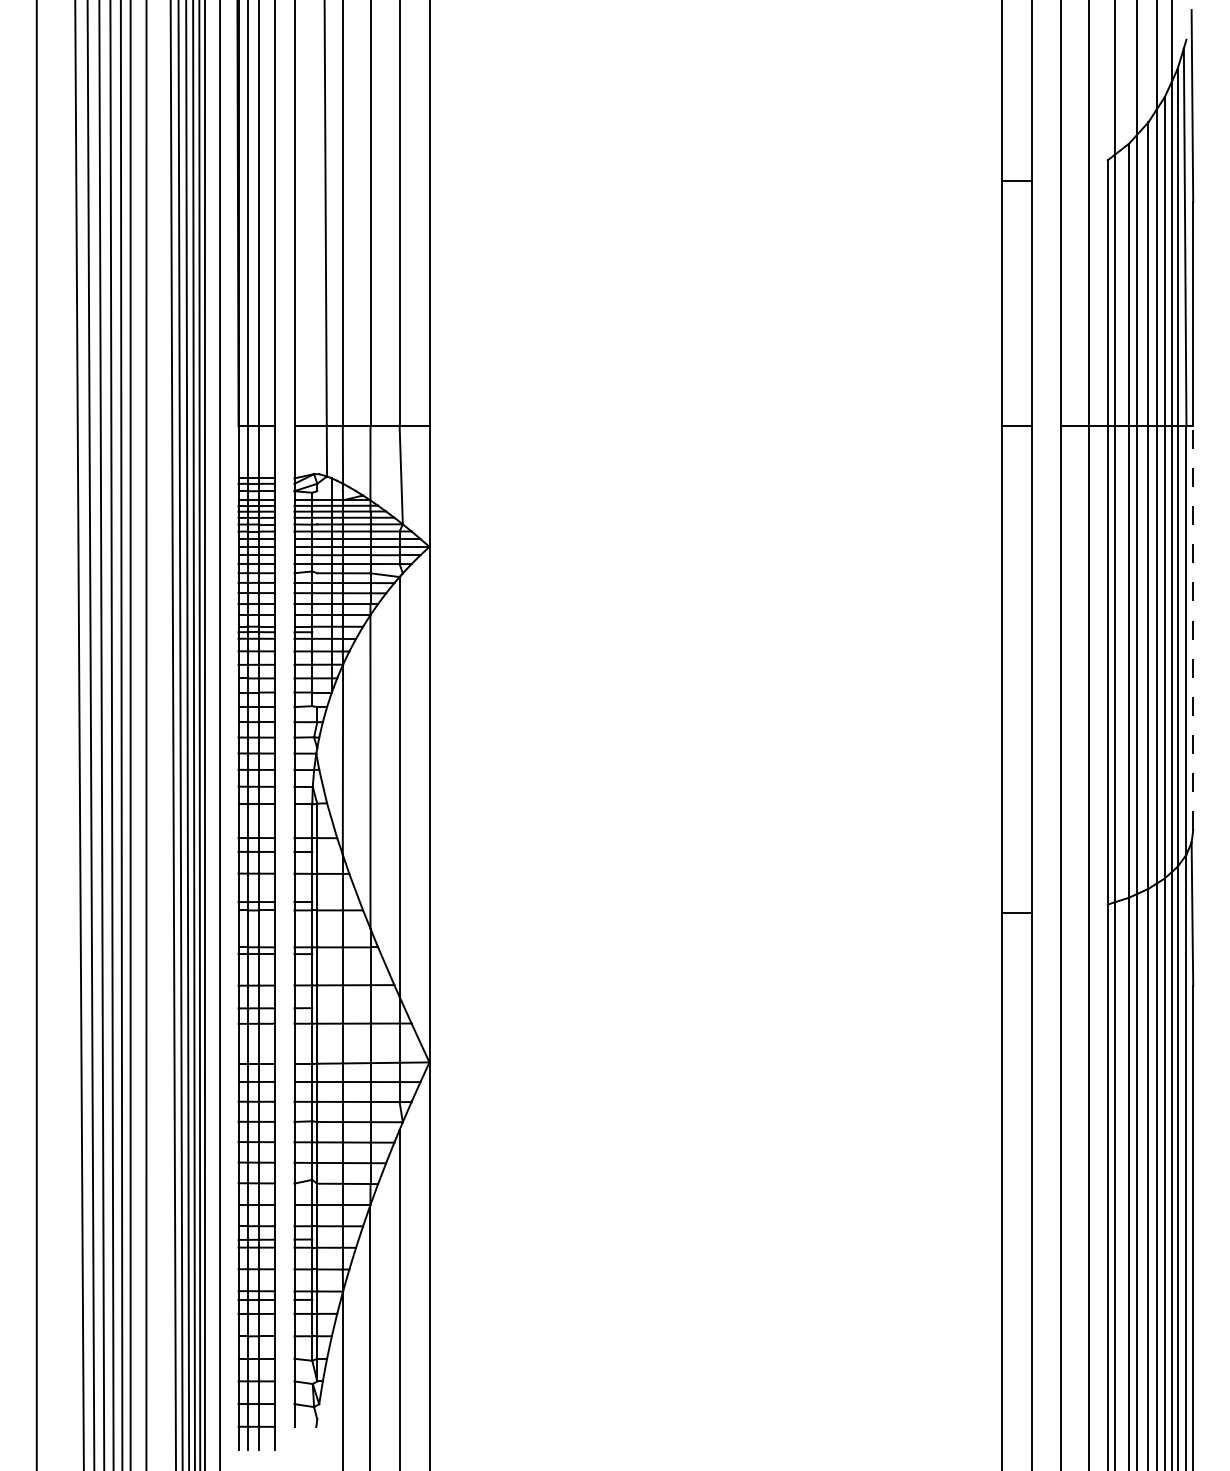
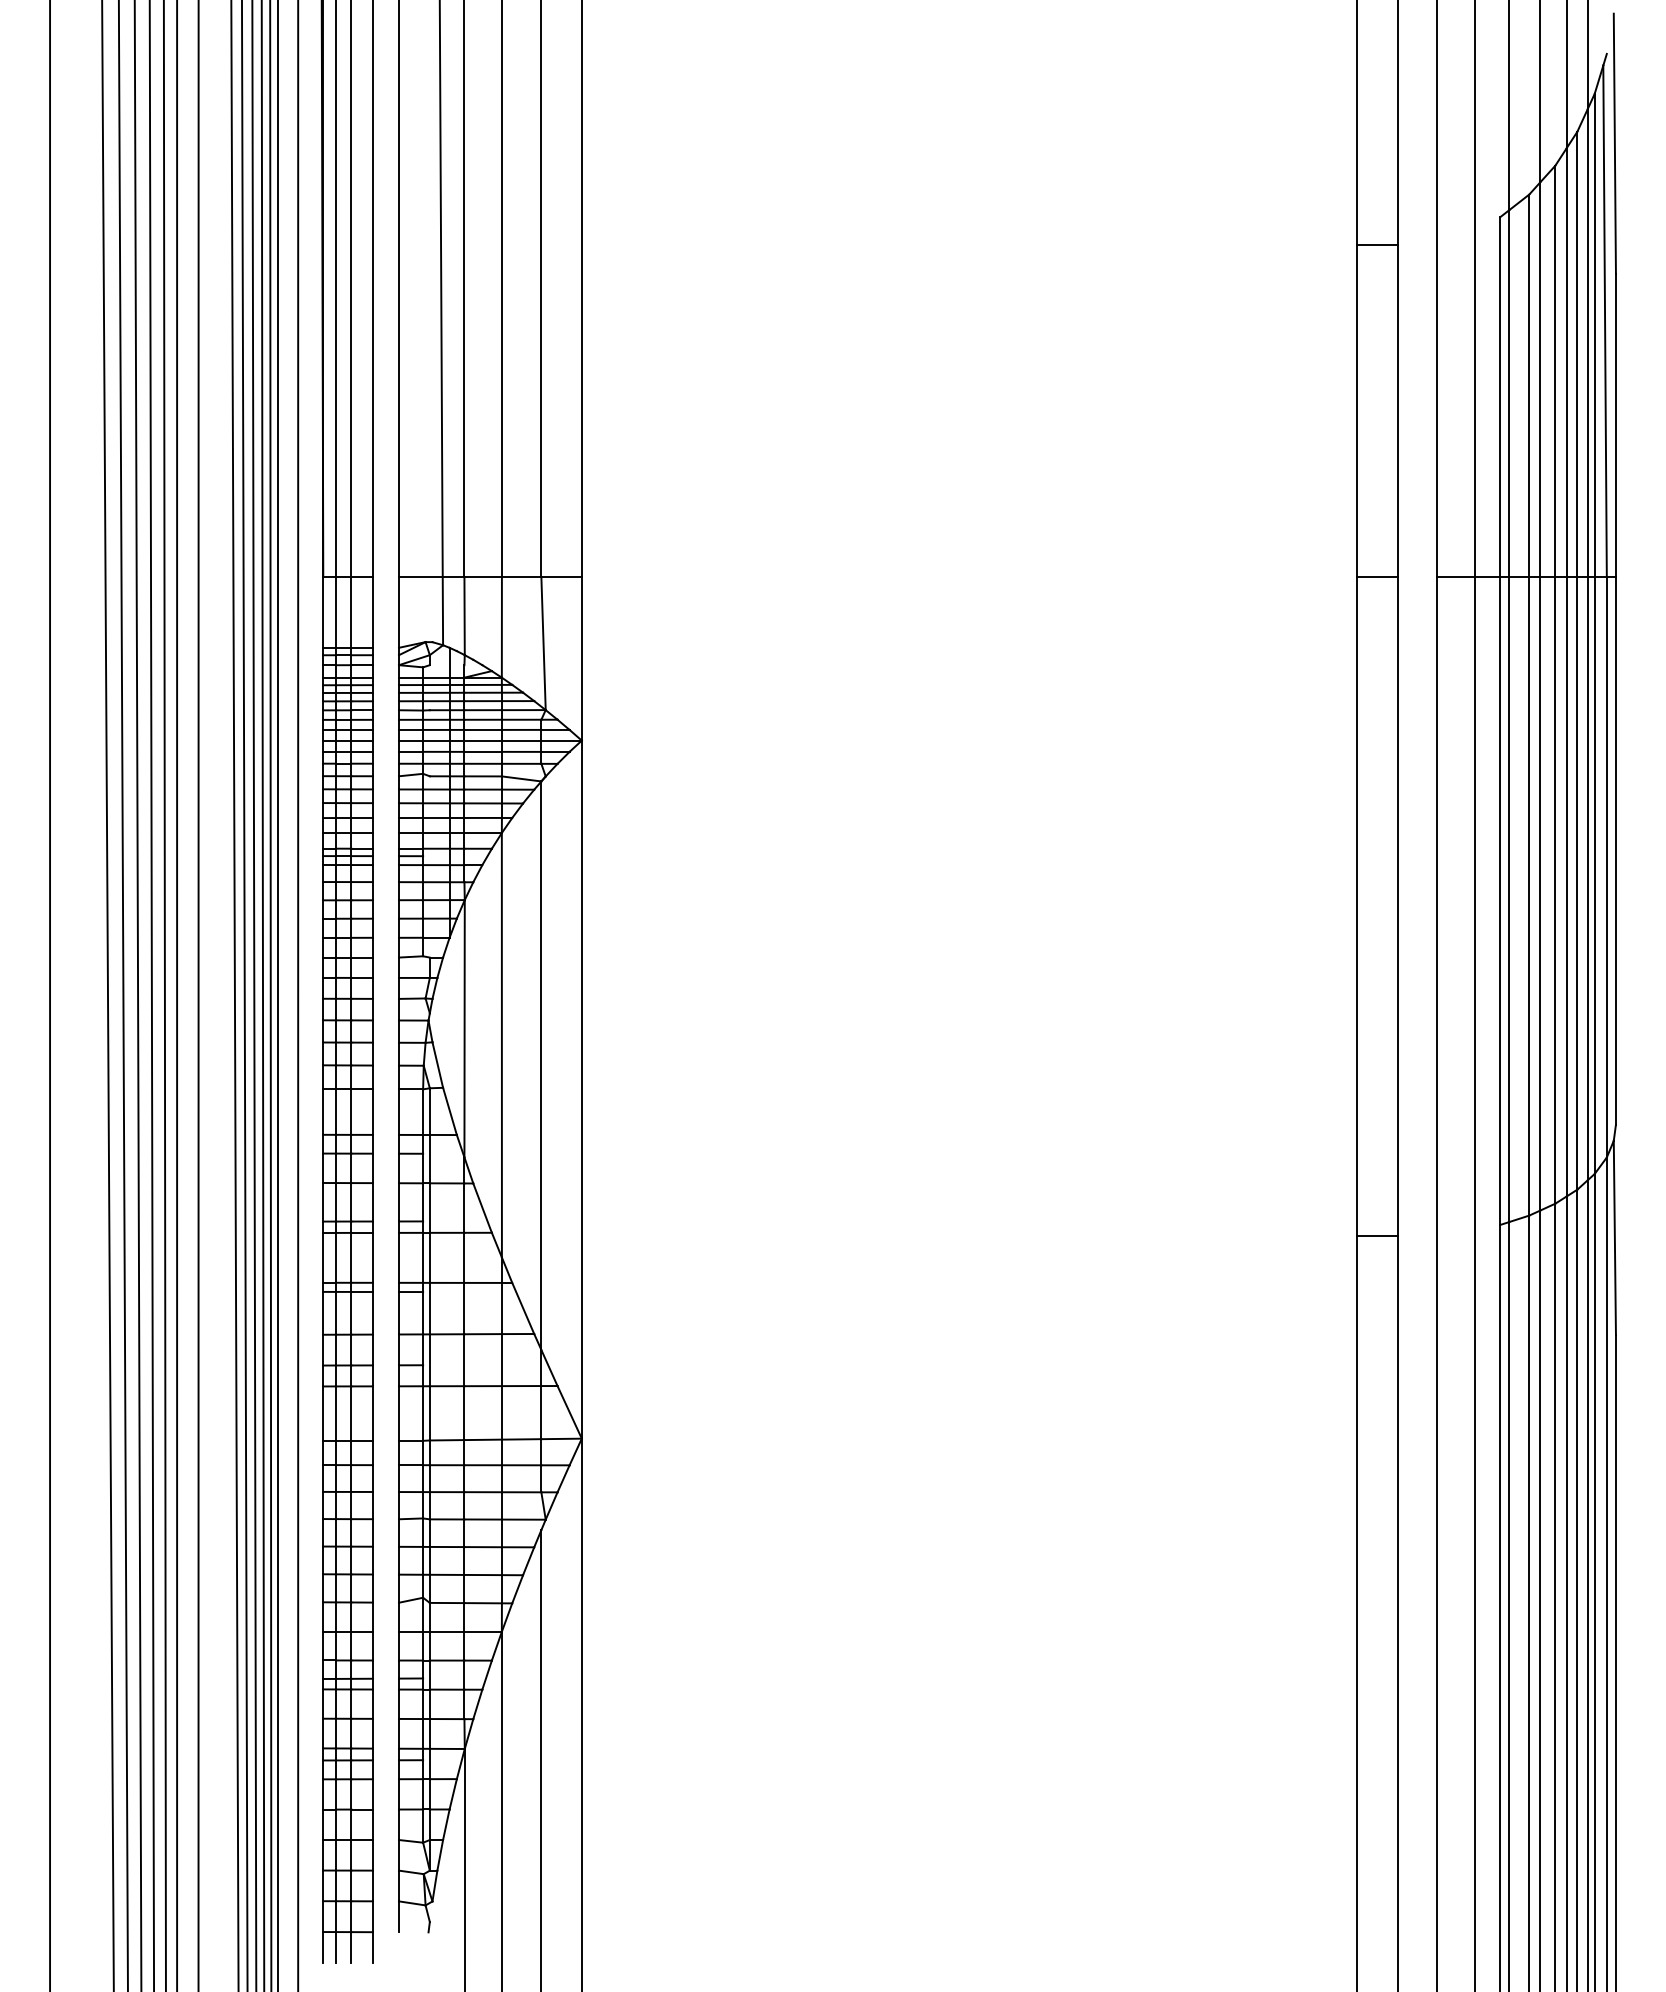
line: (1192, 628) -> (1615, 850), dashed -> solid

